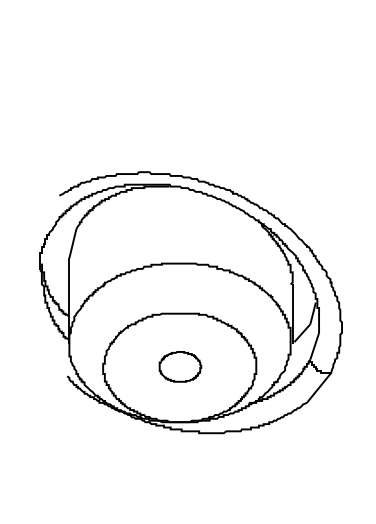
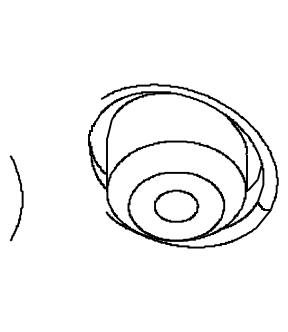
part: (179, 365) -> (176, 205), size x1.67

